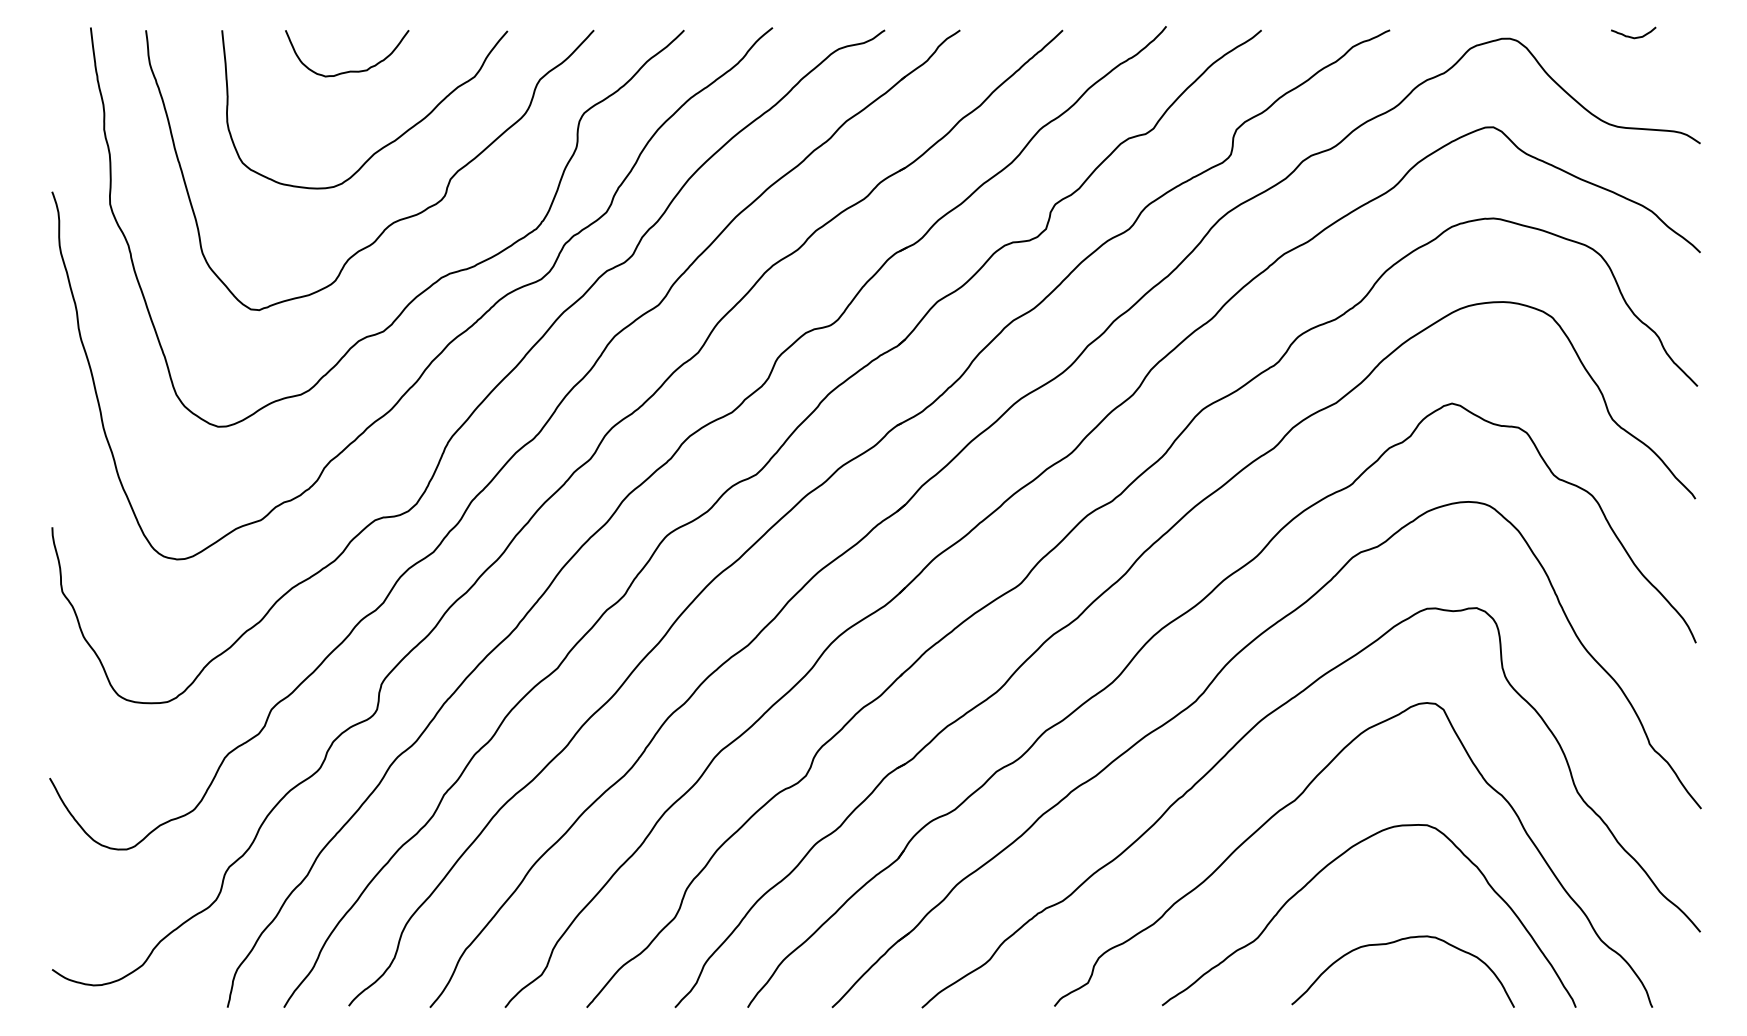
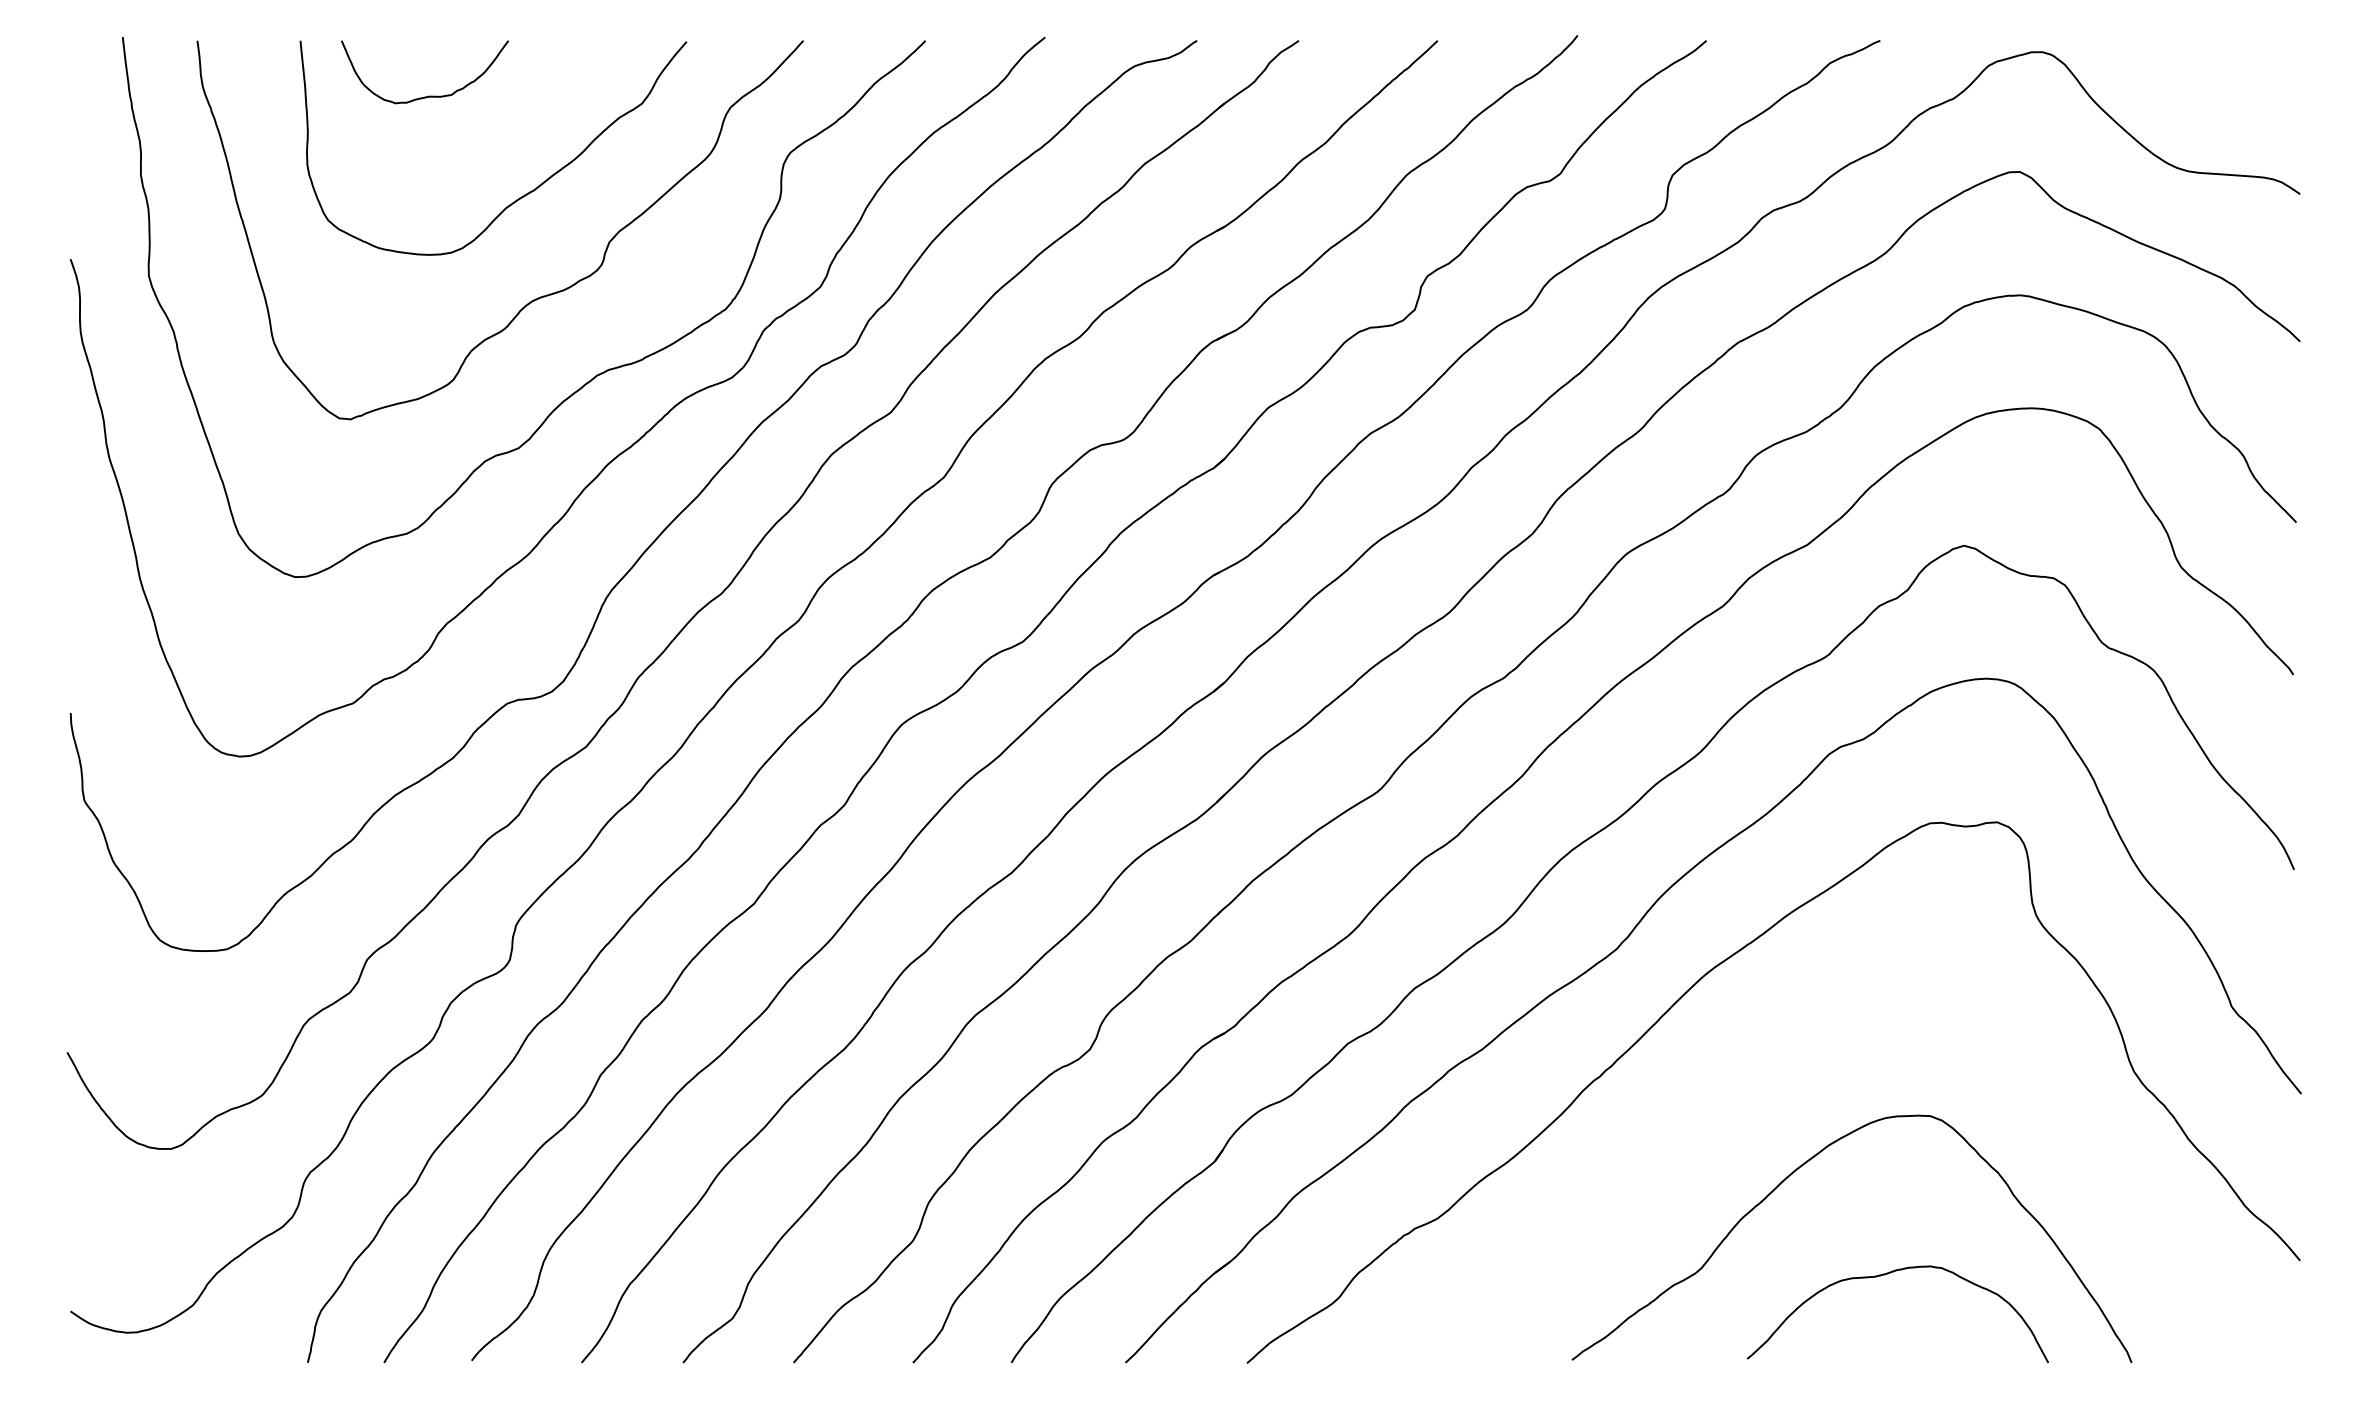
curve: (1632, 36) -> (2208, 49), removed
curve: (349, 70) -> (428, 95), moved
curve: (1298, 798) -> (1756, 1079), removed

